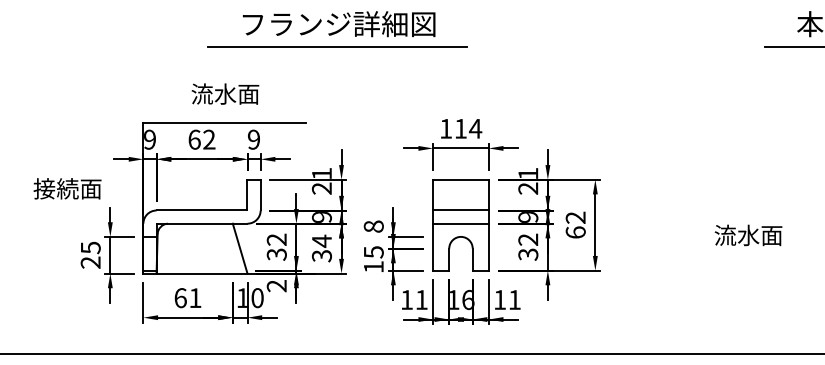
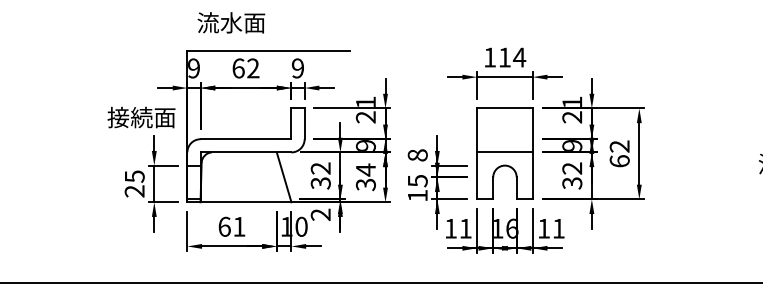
text: (225, 93) -> (231, 22), moved
text: (67, 188) -> (141, 117), moved
line: (460, 210) -> (504, 139), removed

